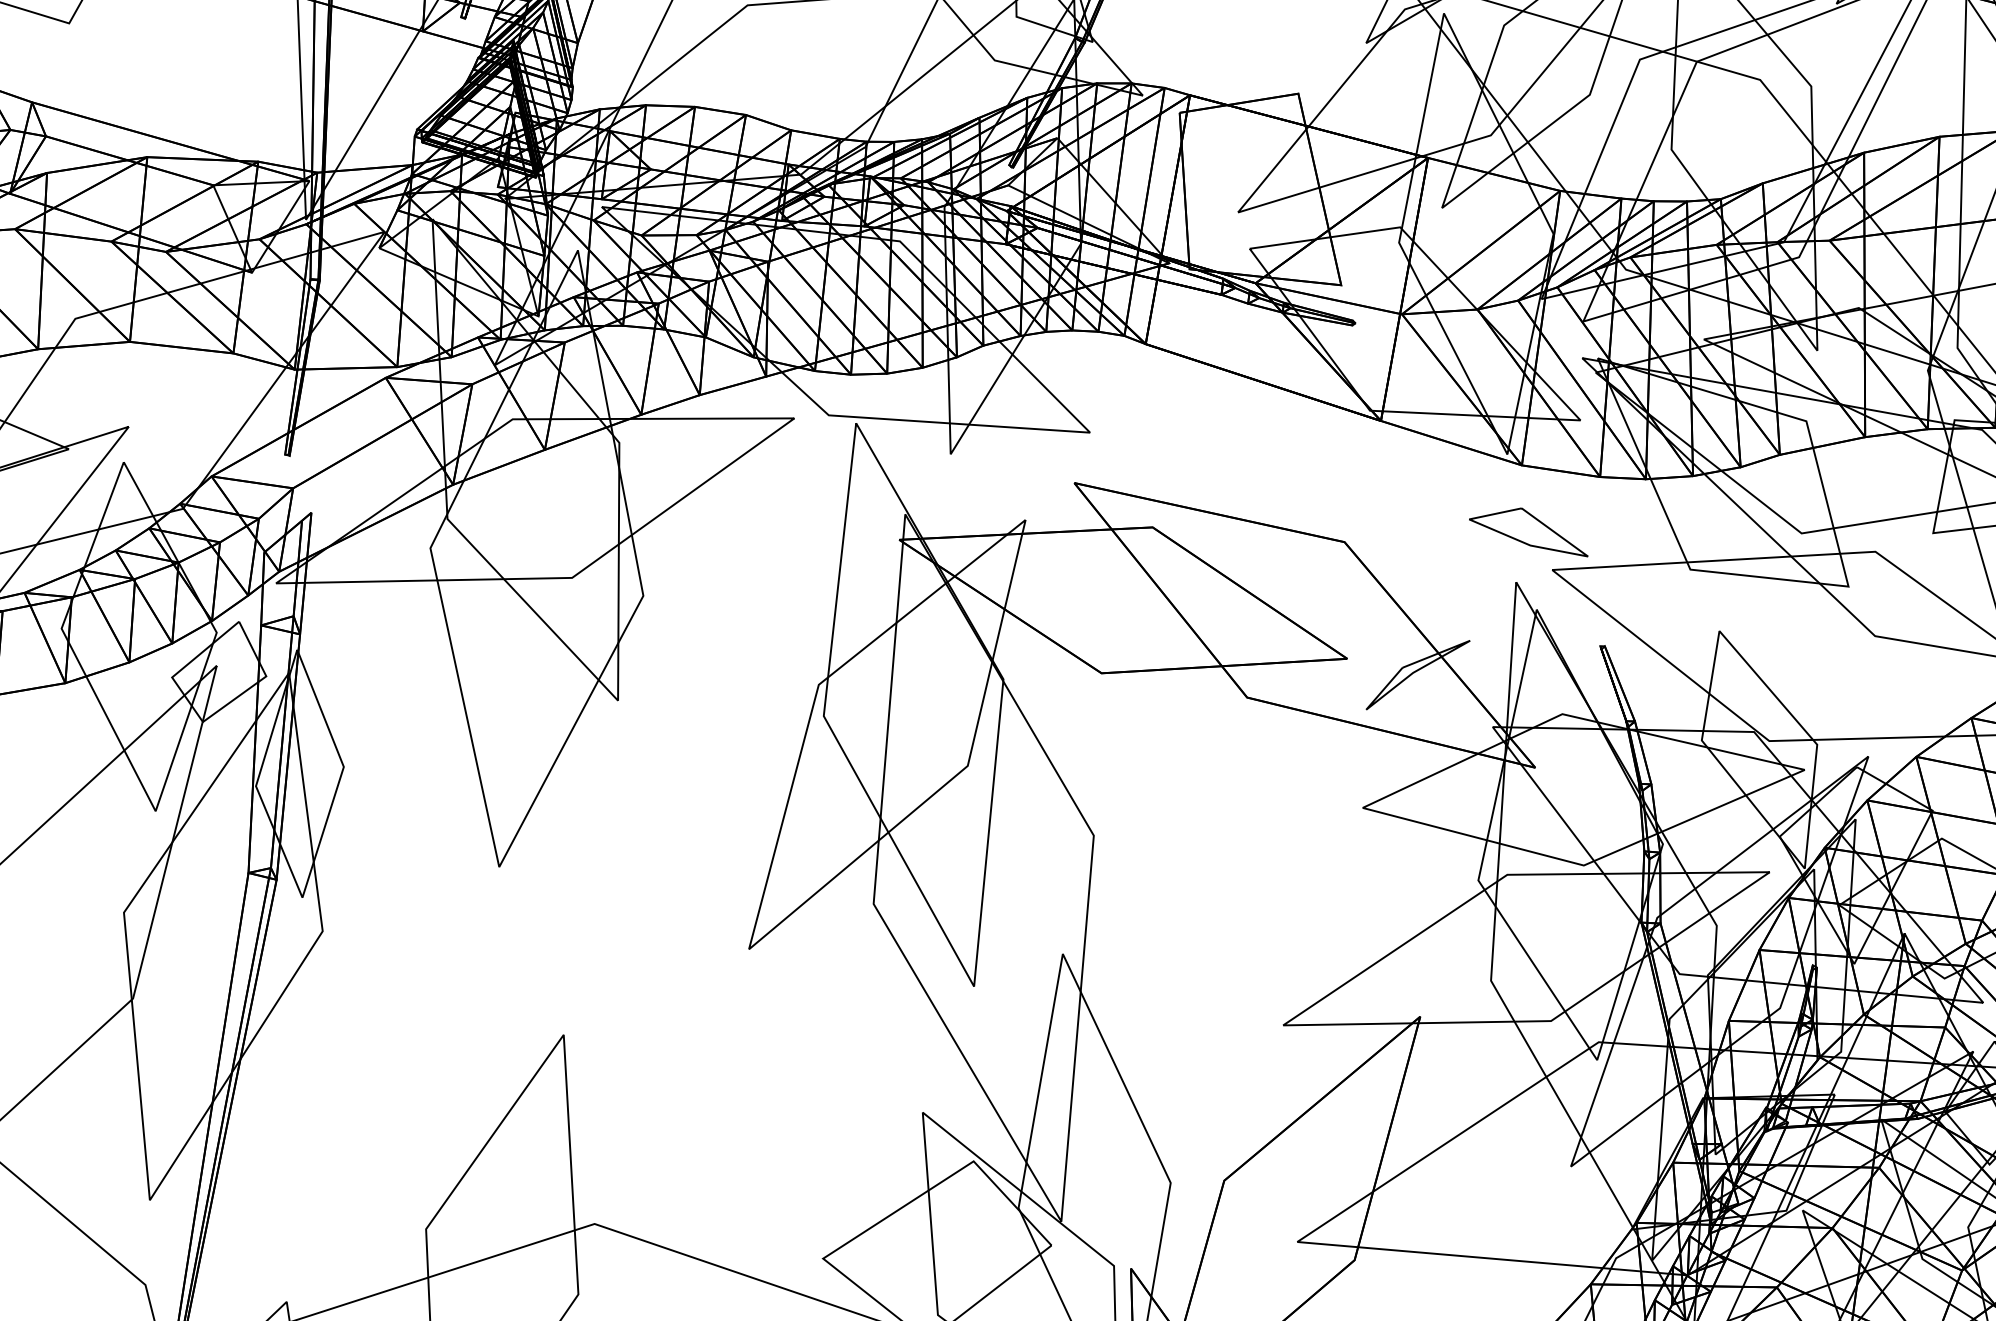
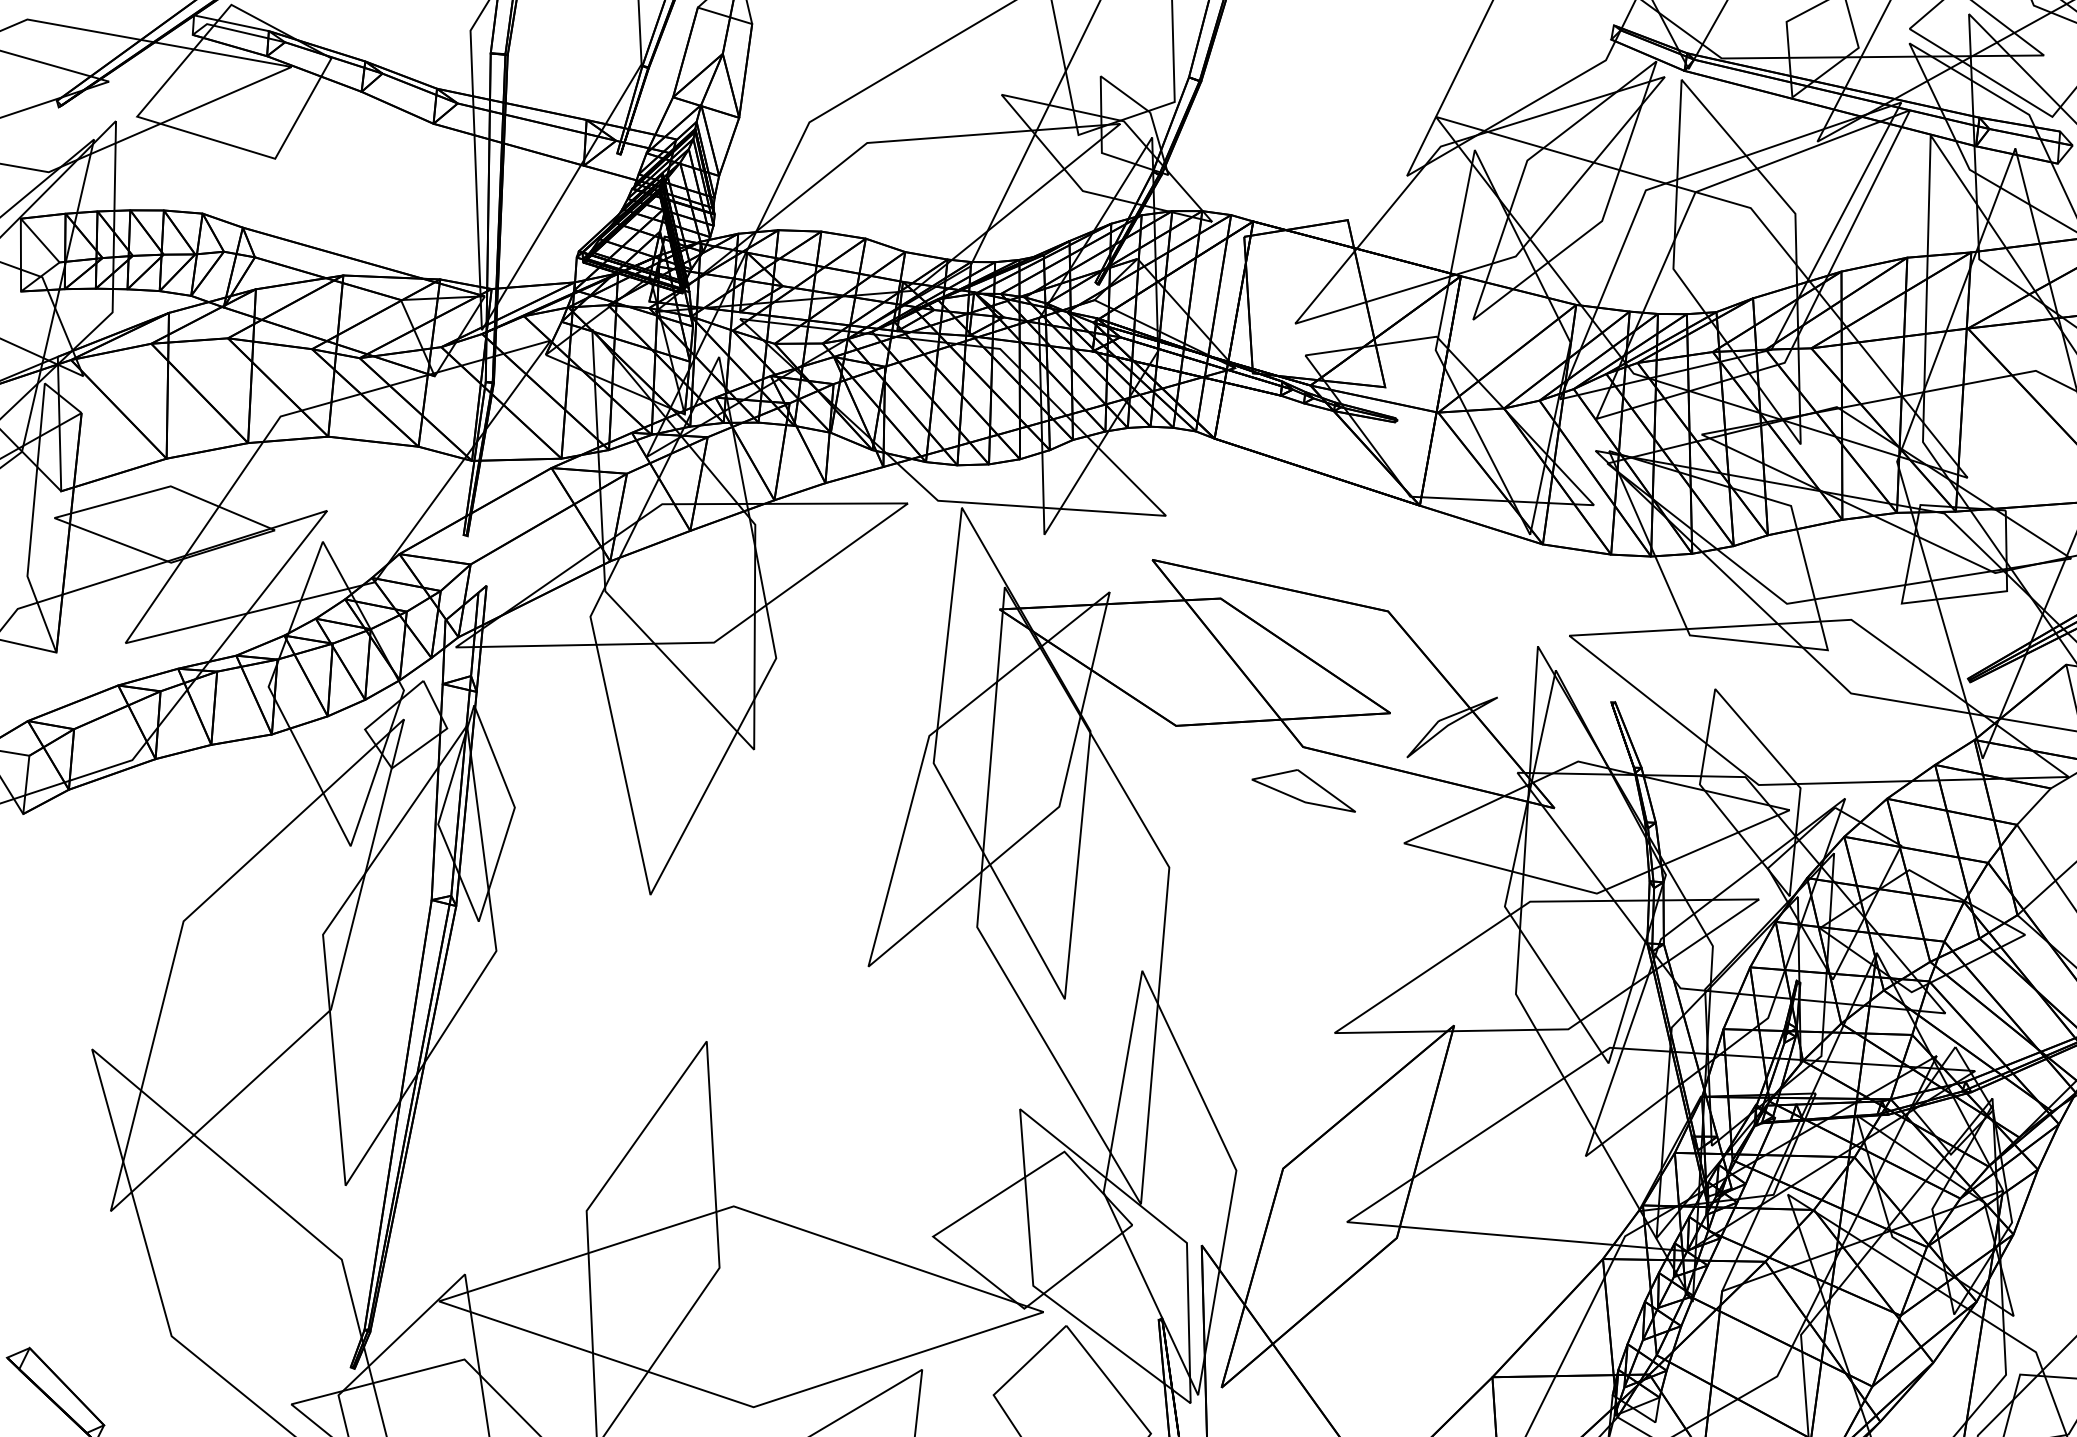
part: (1528, 531) -> (1303, 790), moved

